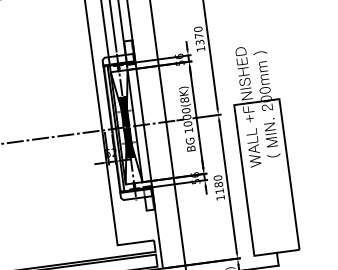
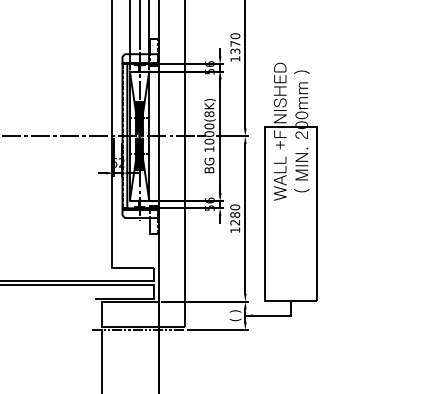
text: (219, 191) -> (234, 222), 1180 -> 1280

